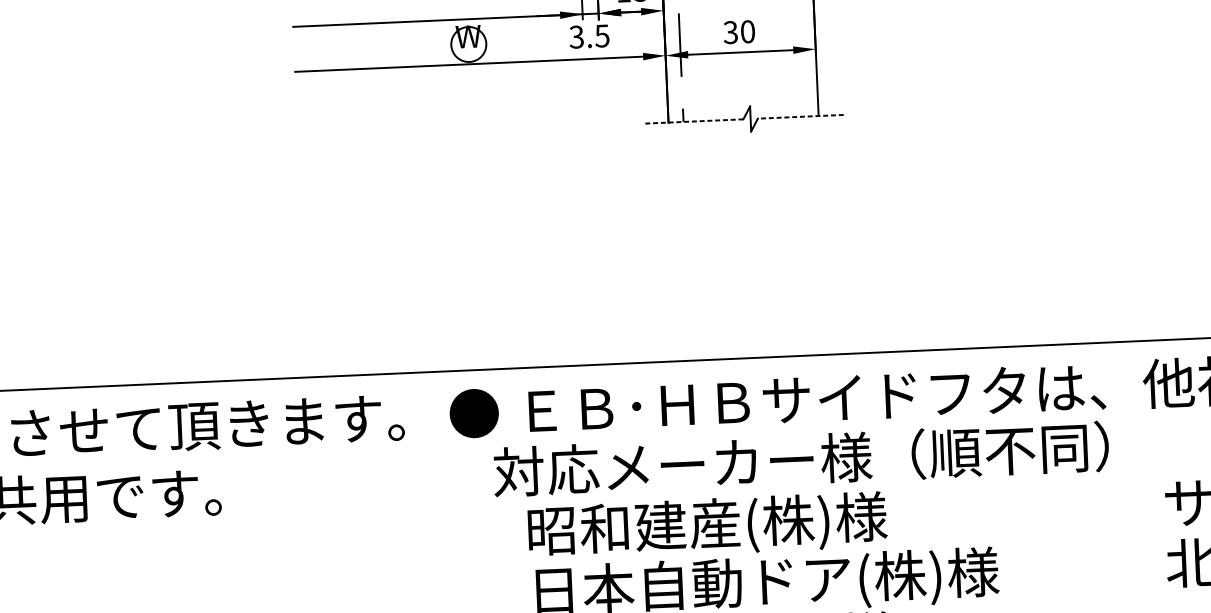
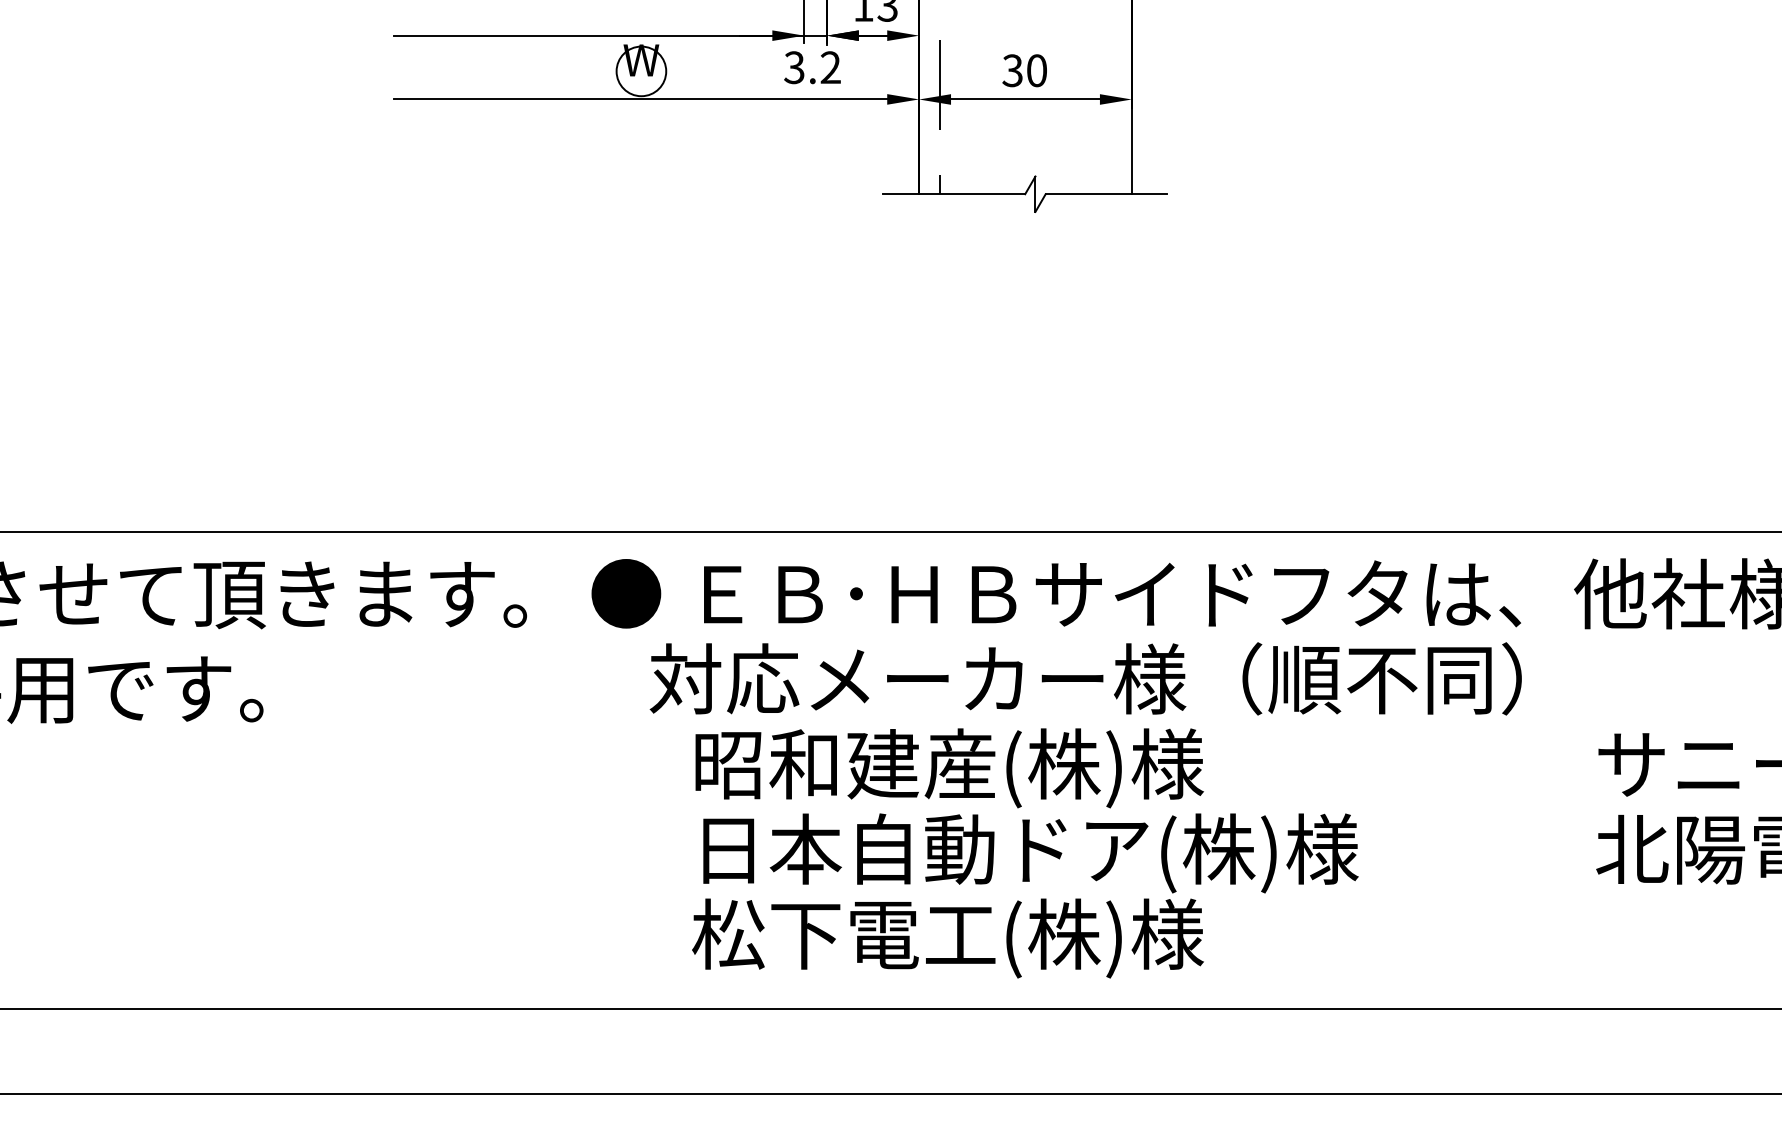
text: (602, 35) -> (830, 67), 3.5 -> 3.2
line: (800, 117) -> (1106, 194), dashed -> solid
line: (693, 121) -> (954, 194), dashed -> solid

